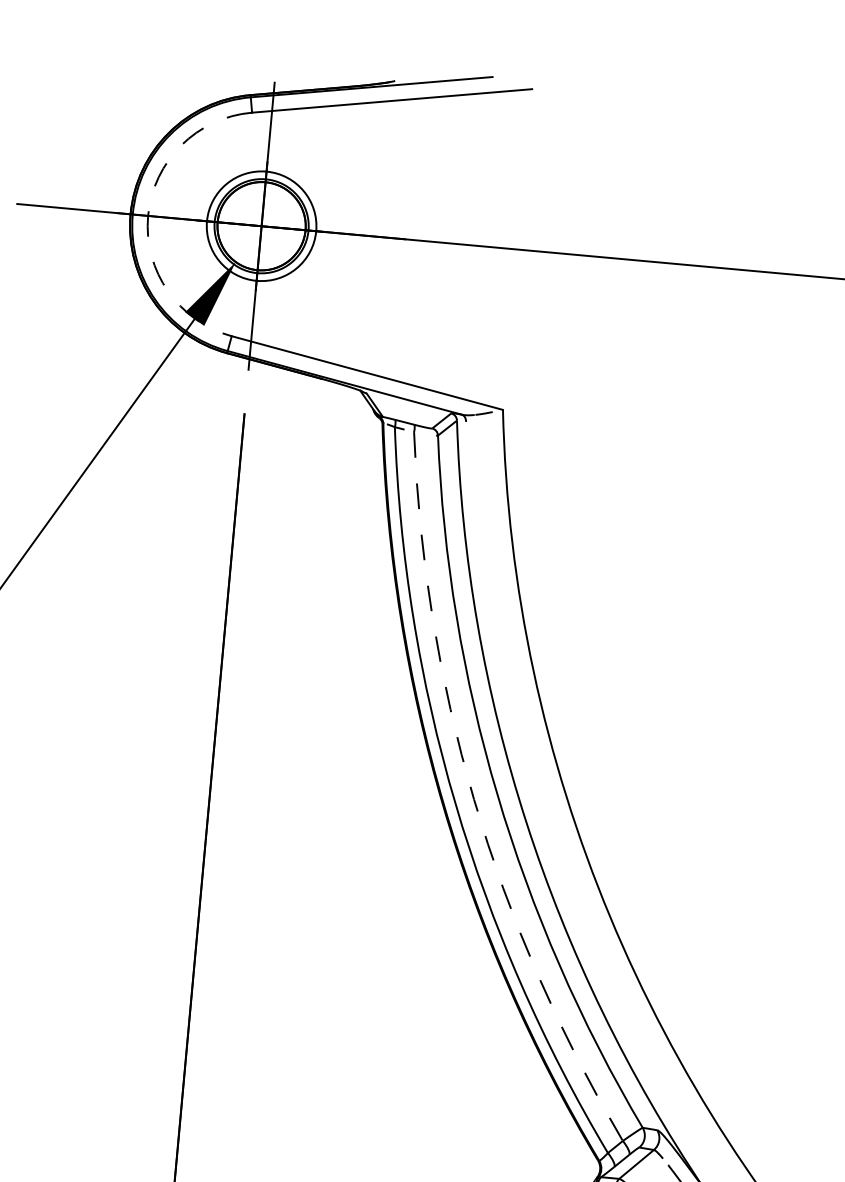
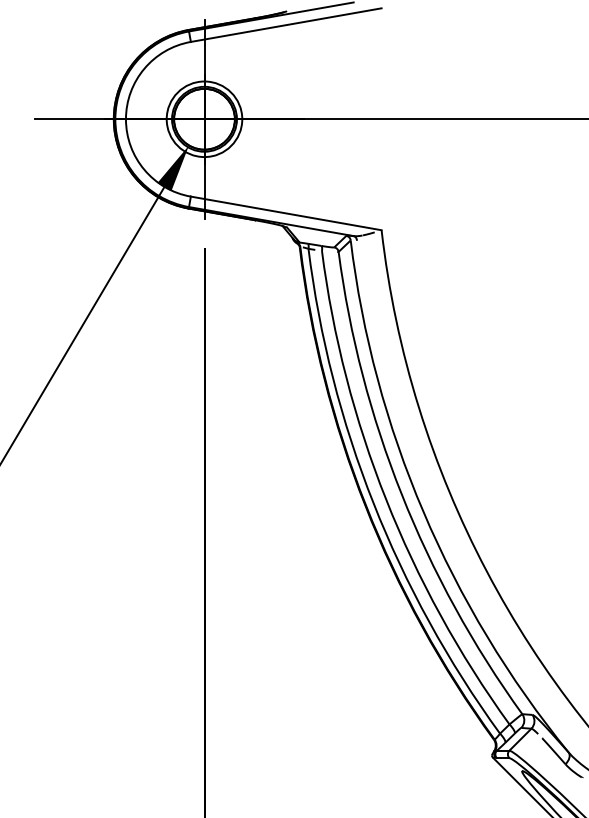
arc: (147, 216) -> (125, 119), dashed -> solid
arc: (474, 799) -> (386, 499), dashed -> solid

